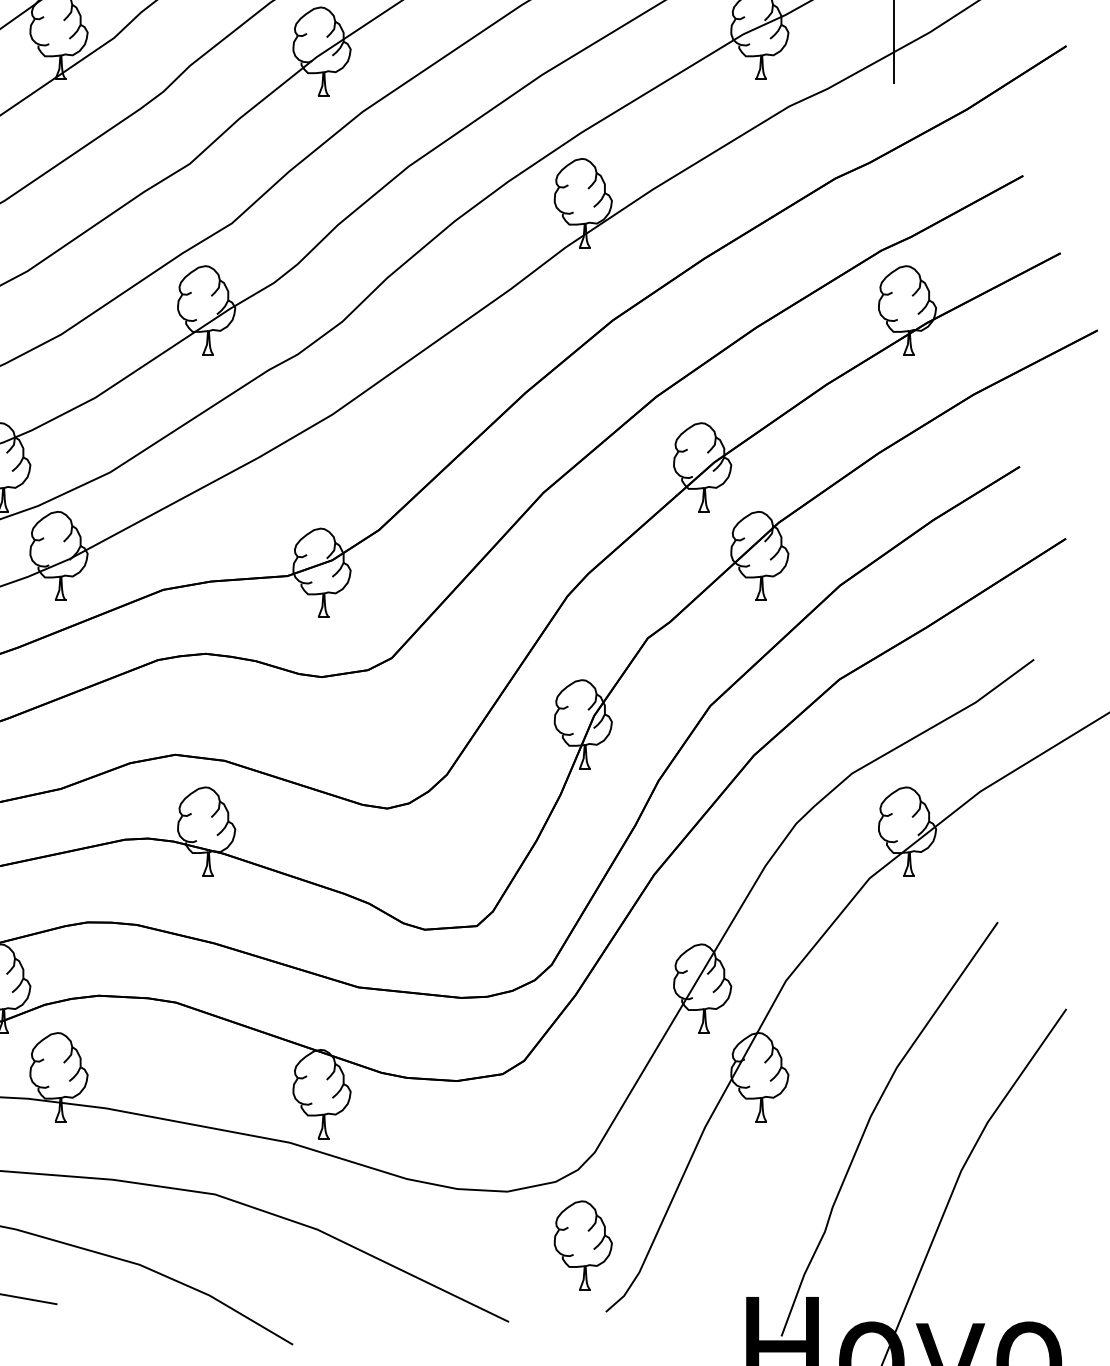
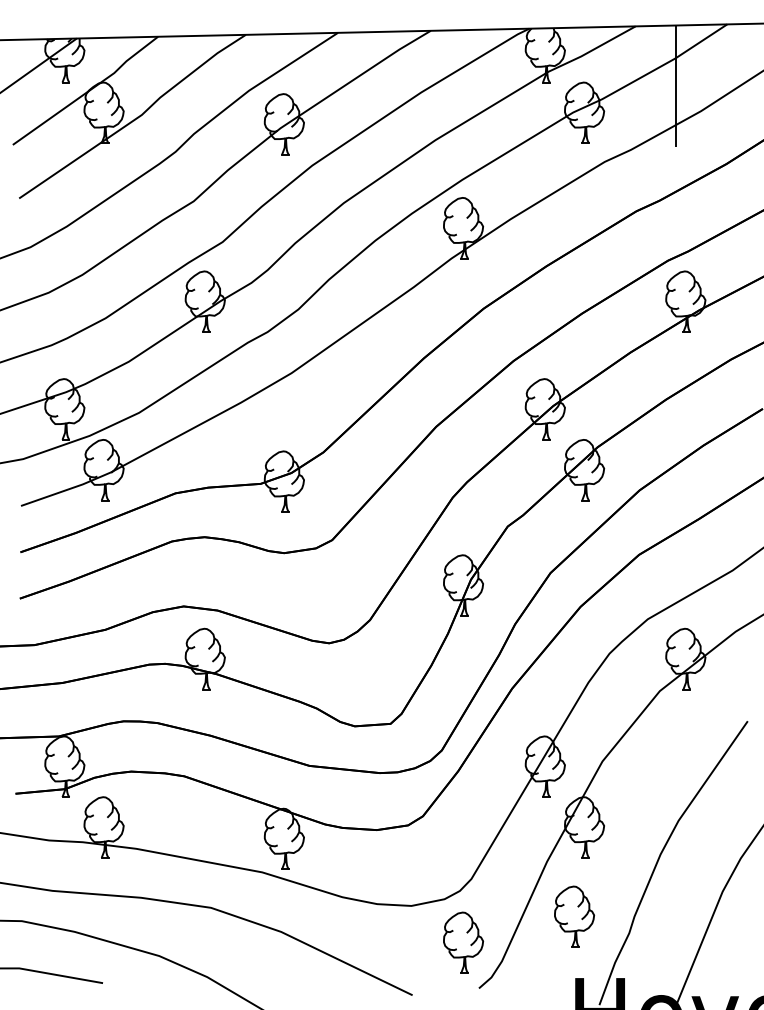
part: (745, 1207) -> (574, 916), added

